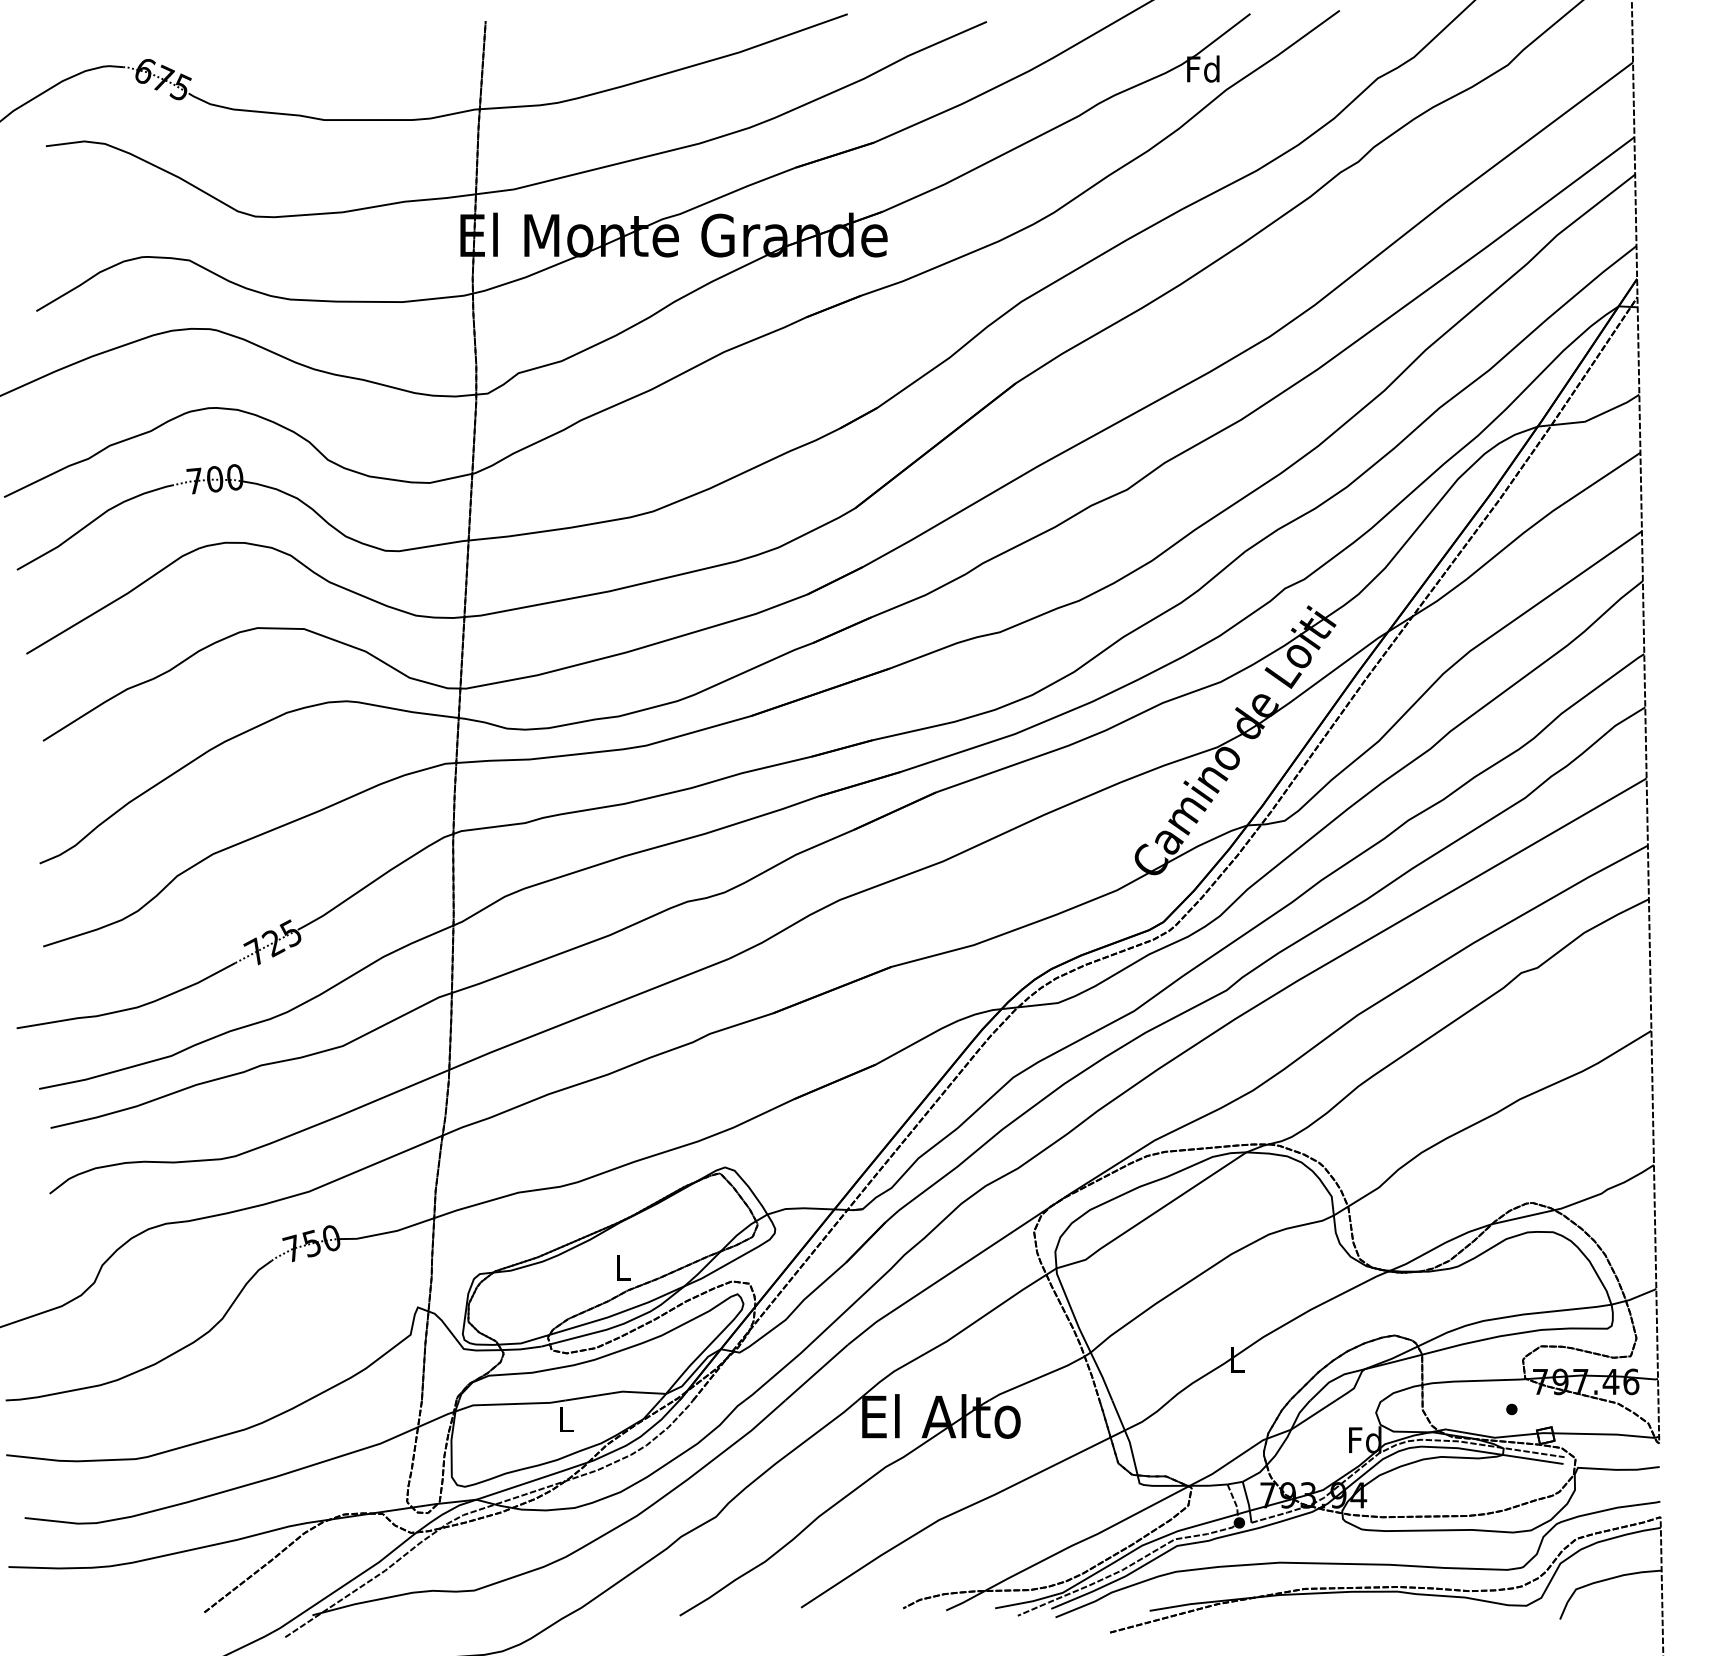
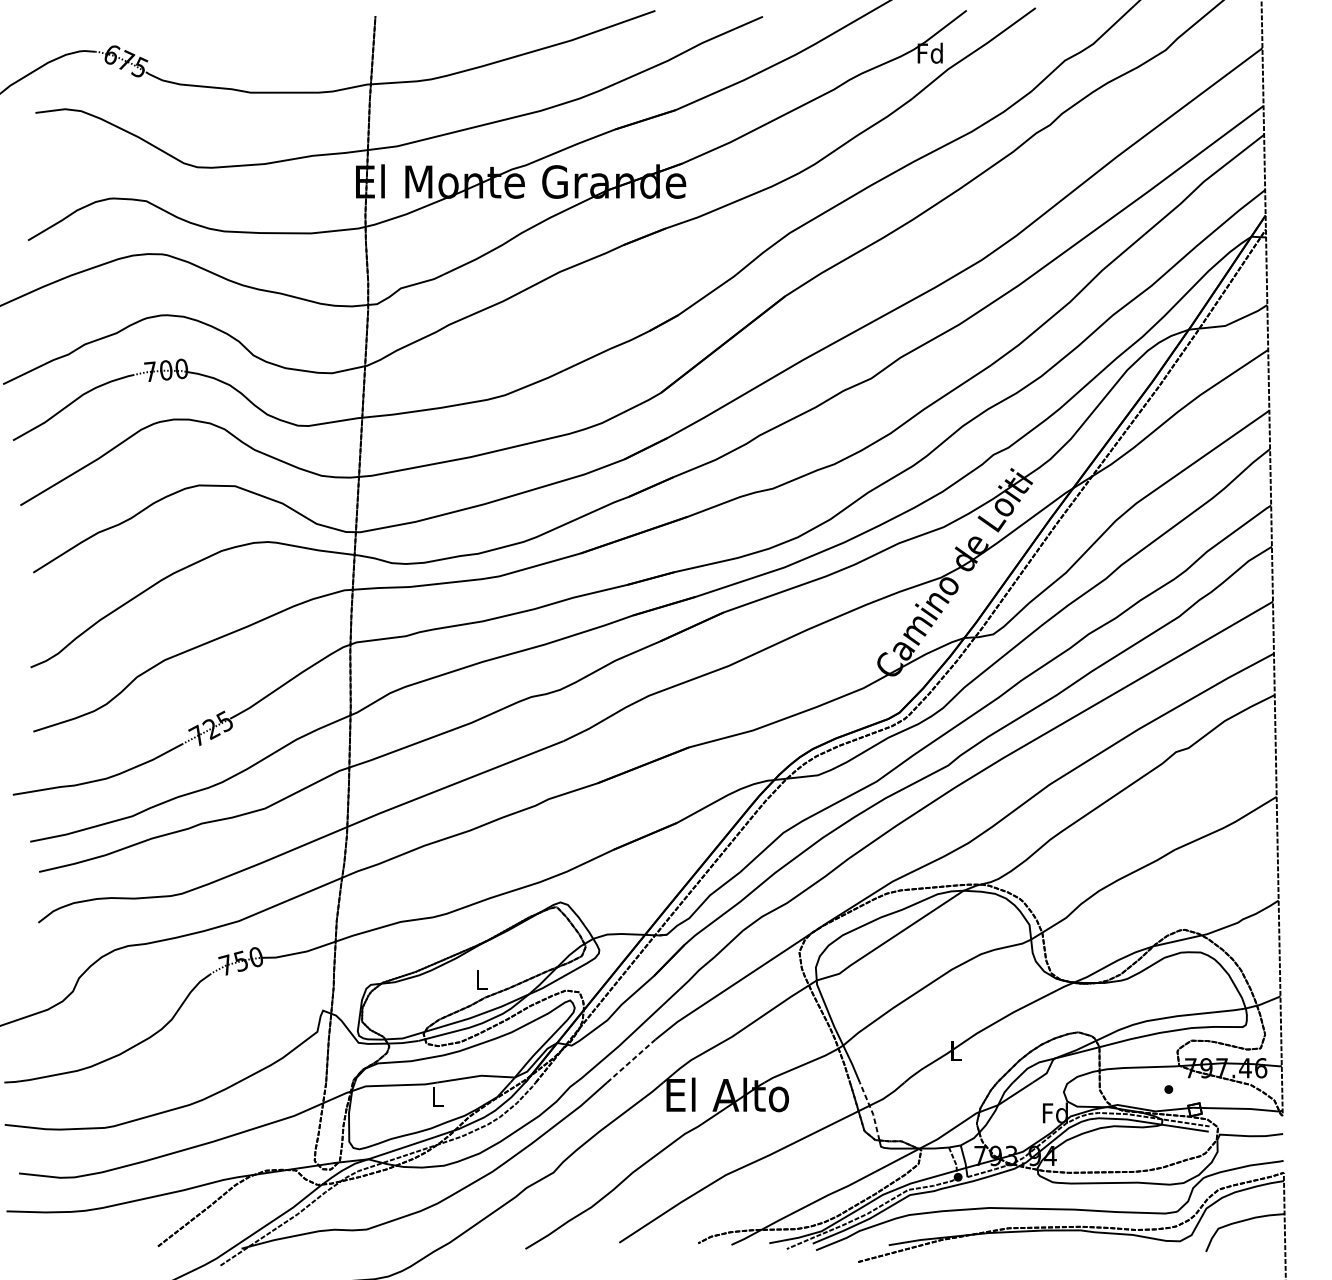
line: (816, 1372) -> (631, 1060), solid -> dashed
line: (1127, 1437) -> (871, 1111), solid -> dashed

